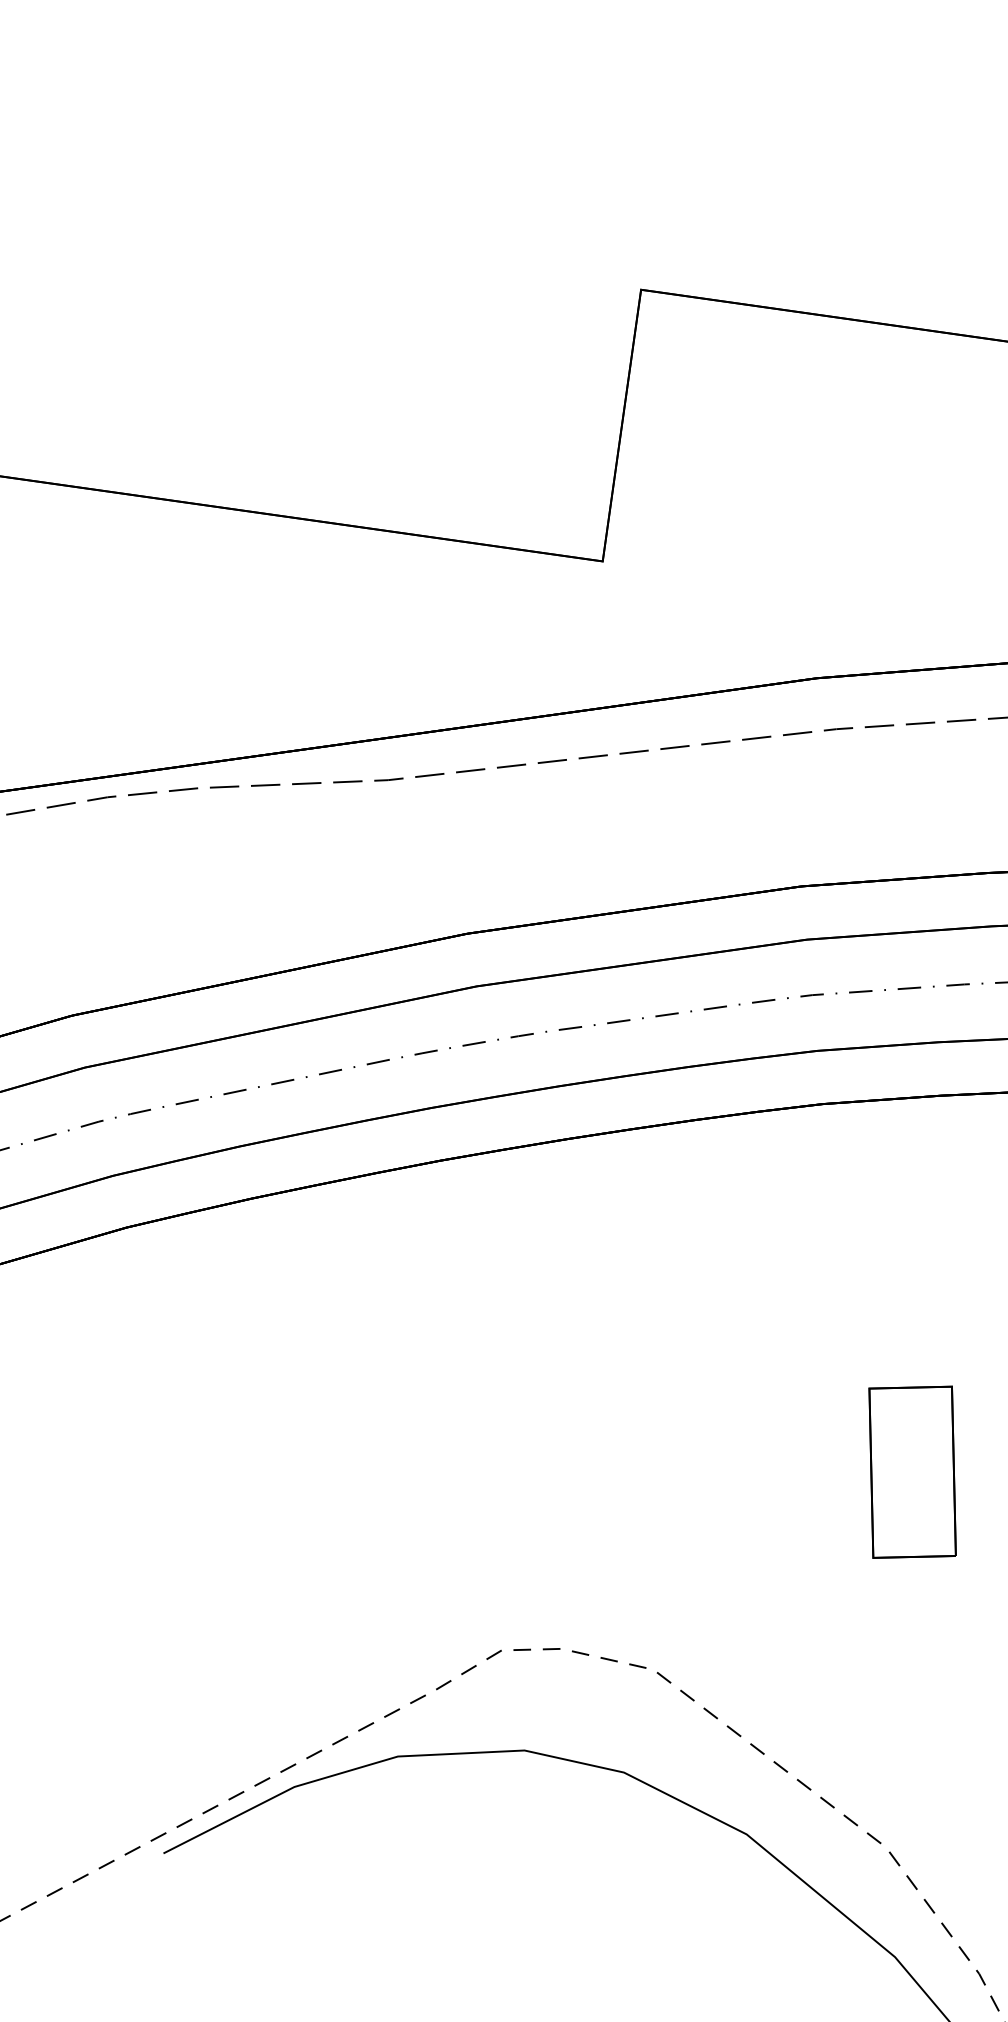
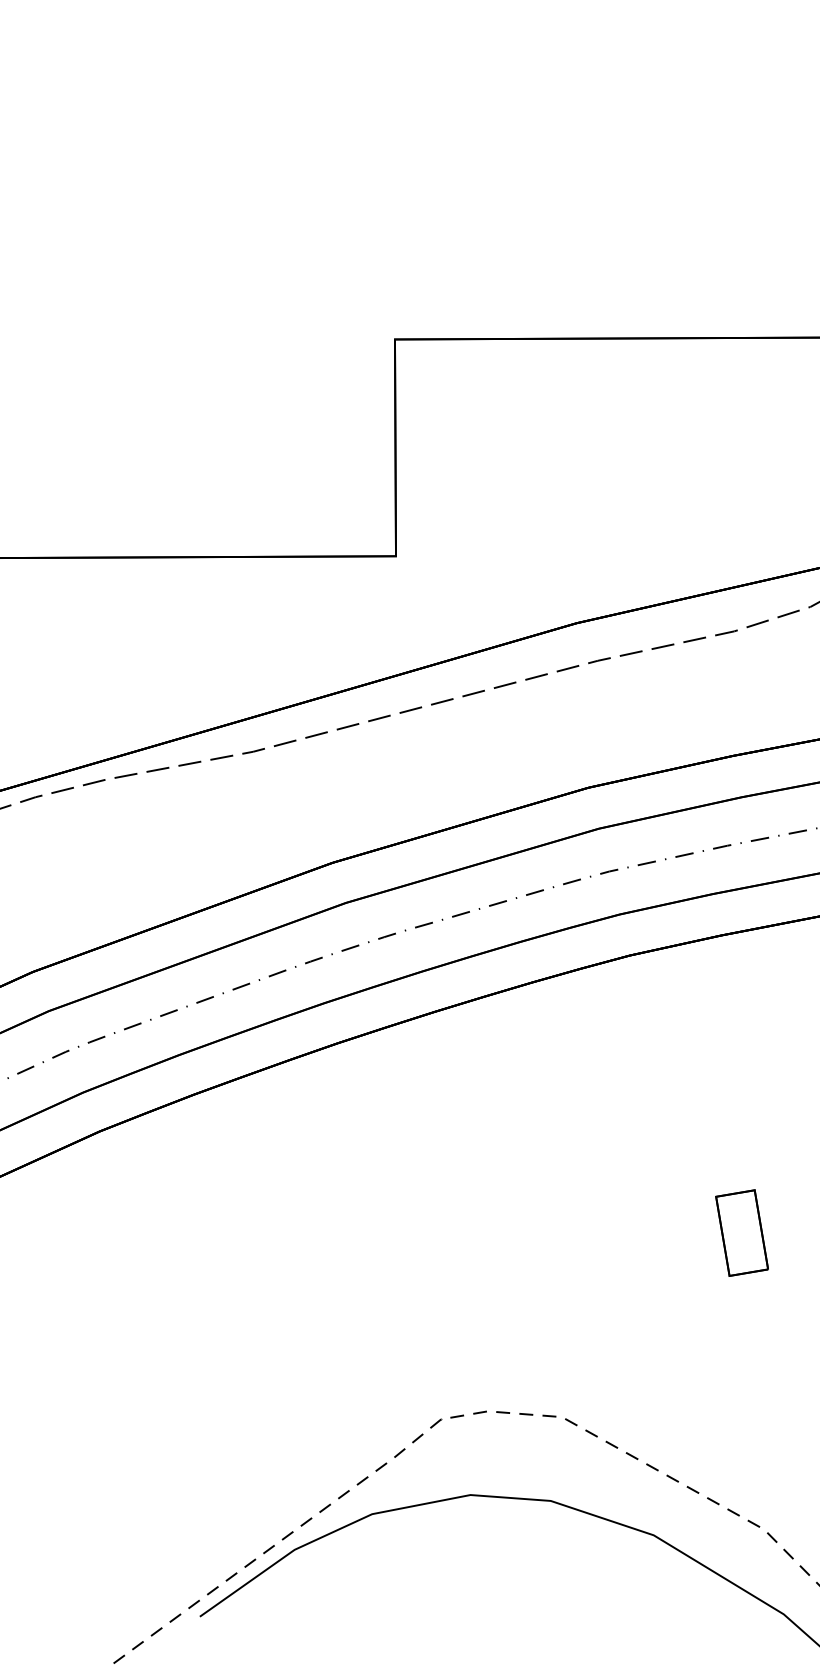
part: (911, 1471) -> (741, 1232), size x0.6

